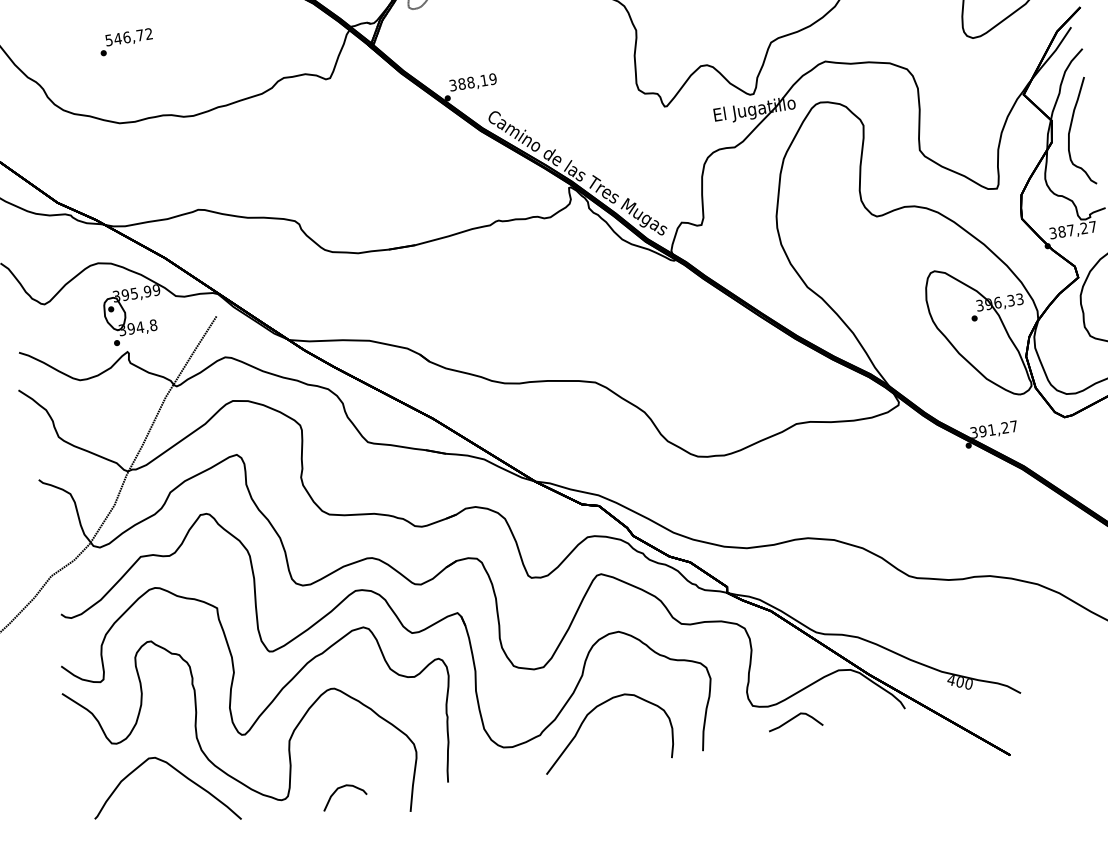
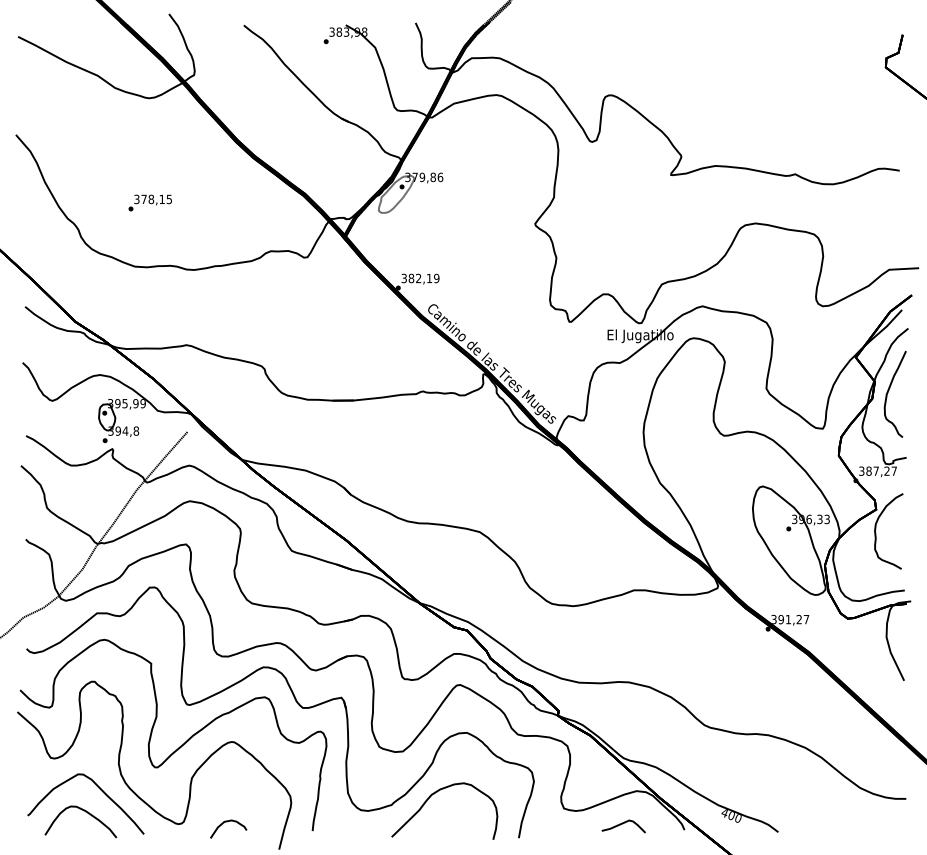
text: (128, 37) -> (152, 199), 546,72 -> 378,15
text: (470, 82) -> (418, 278), 388,19 -> 382,19
curve: (793, 719) -> (622, 824), moved
part: (165, 803) -> (85, 812), added

